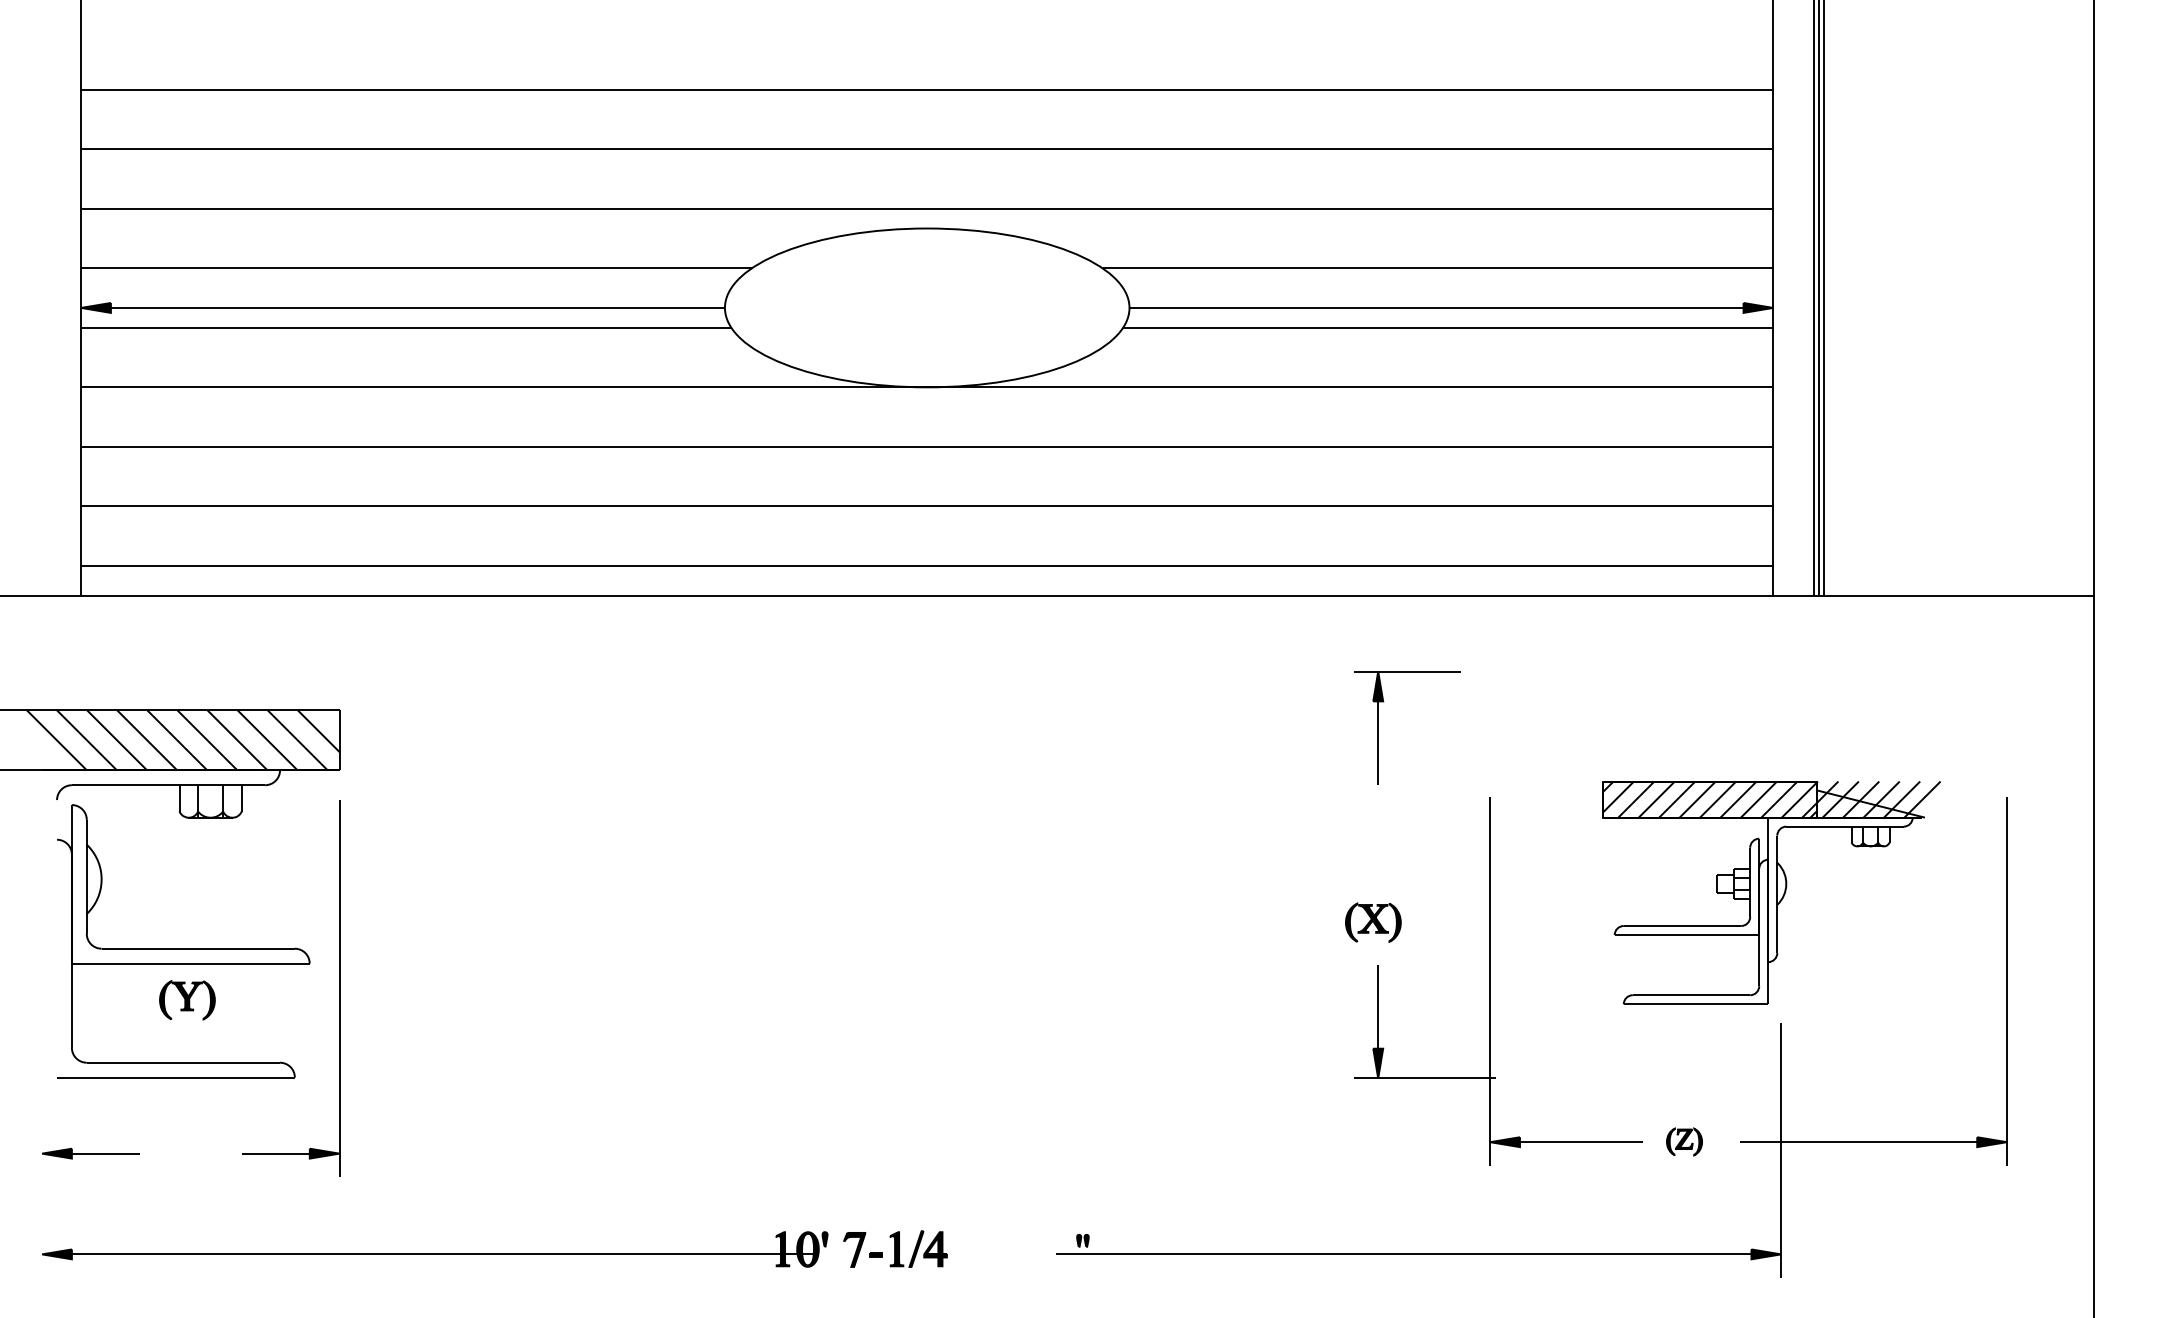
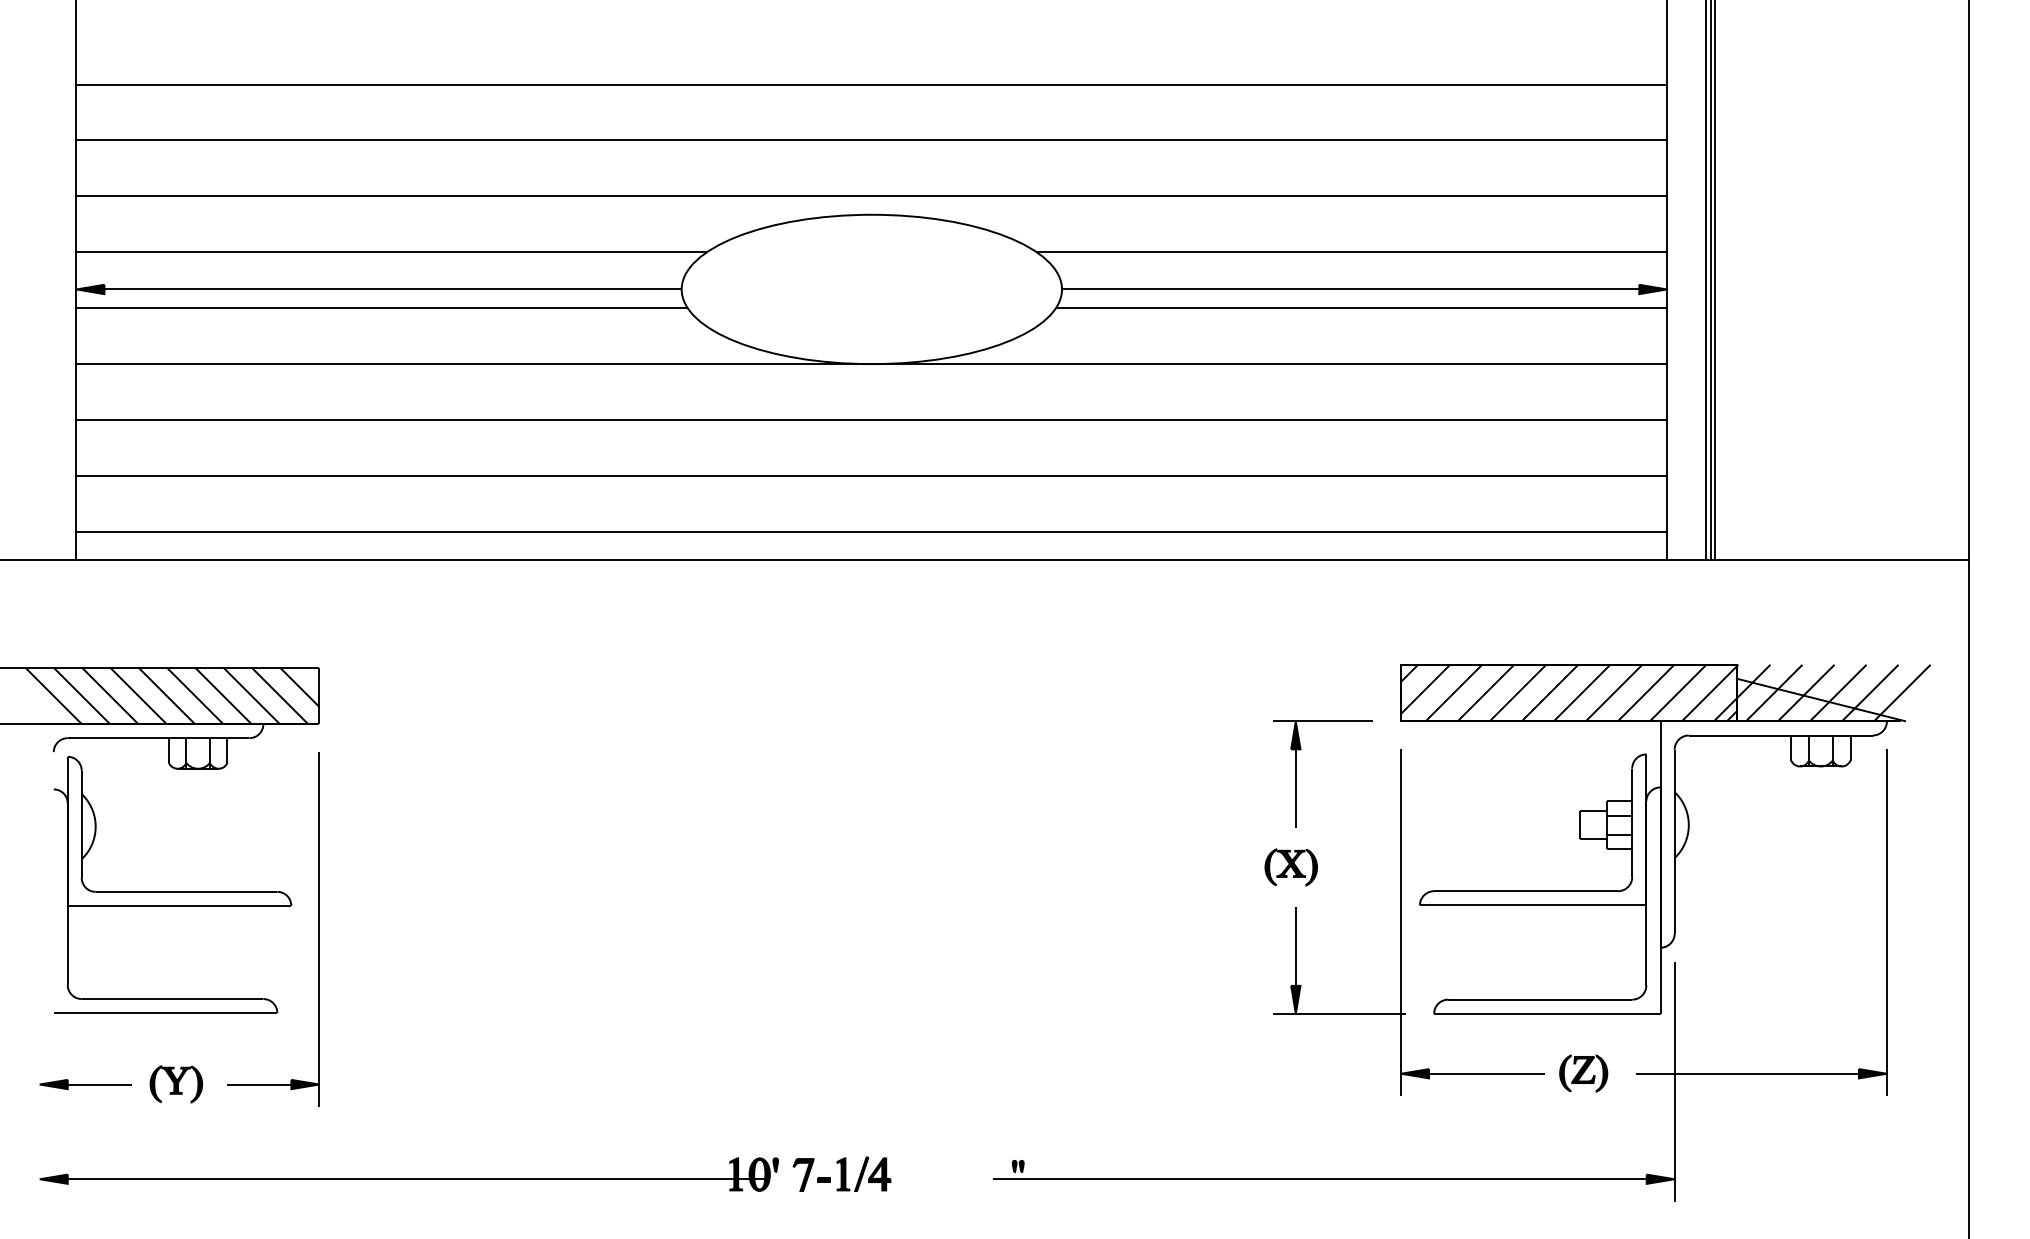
part: (1378, 727) -> (1296, 773), moved
part: (1771, 893) -> (1665, 839), size x1.67
part: (187, 1000) -> (176, 1084), moved
part: (1684, 1141) -> (1583, 1073), size x1.43

